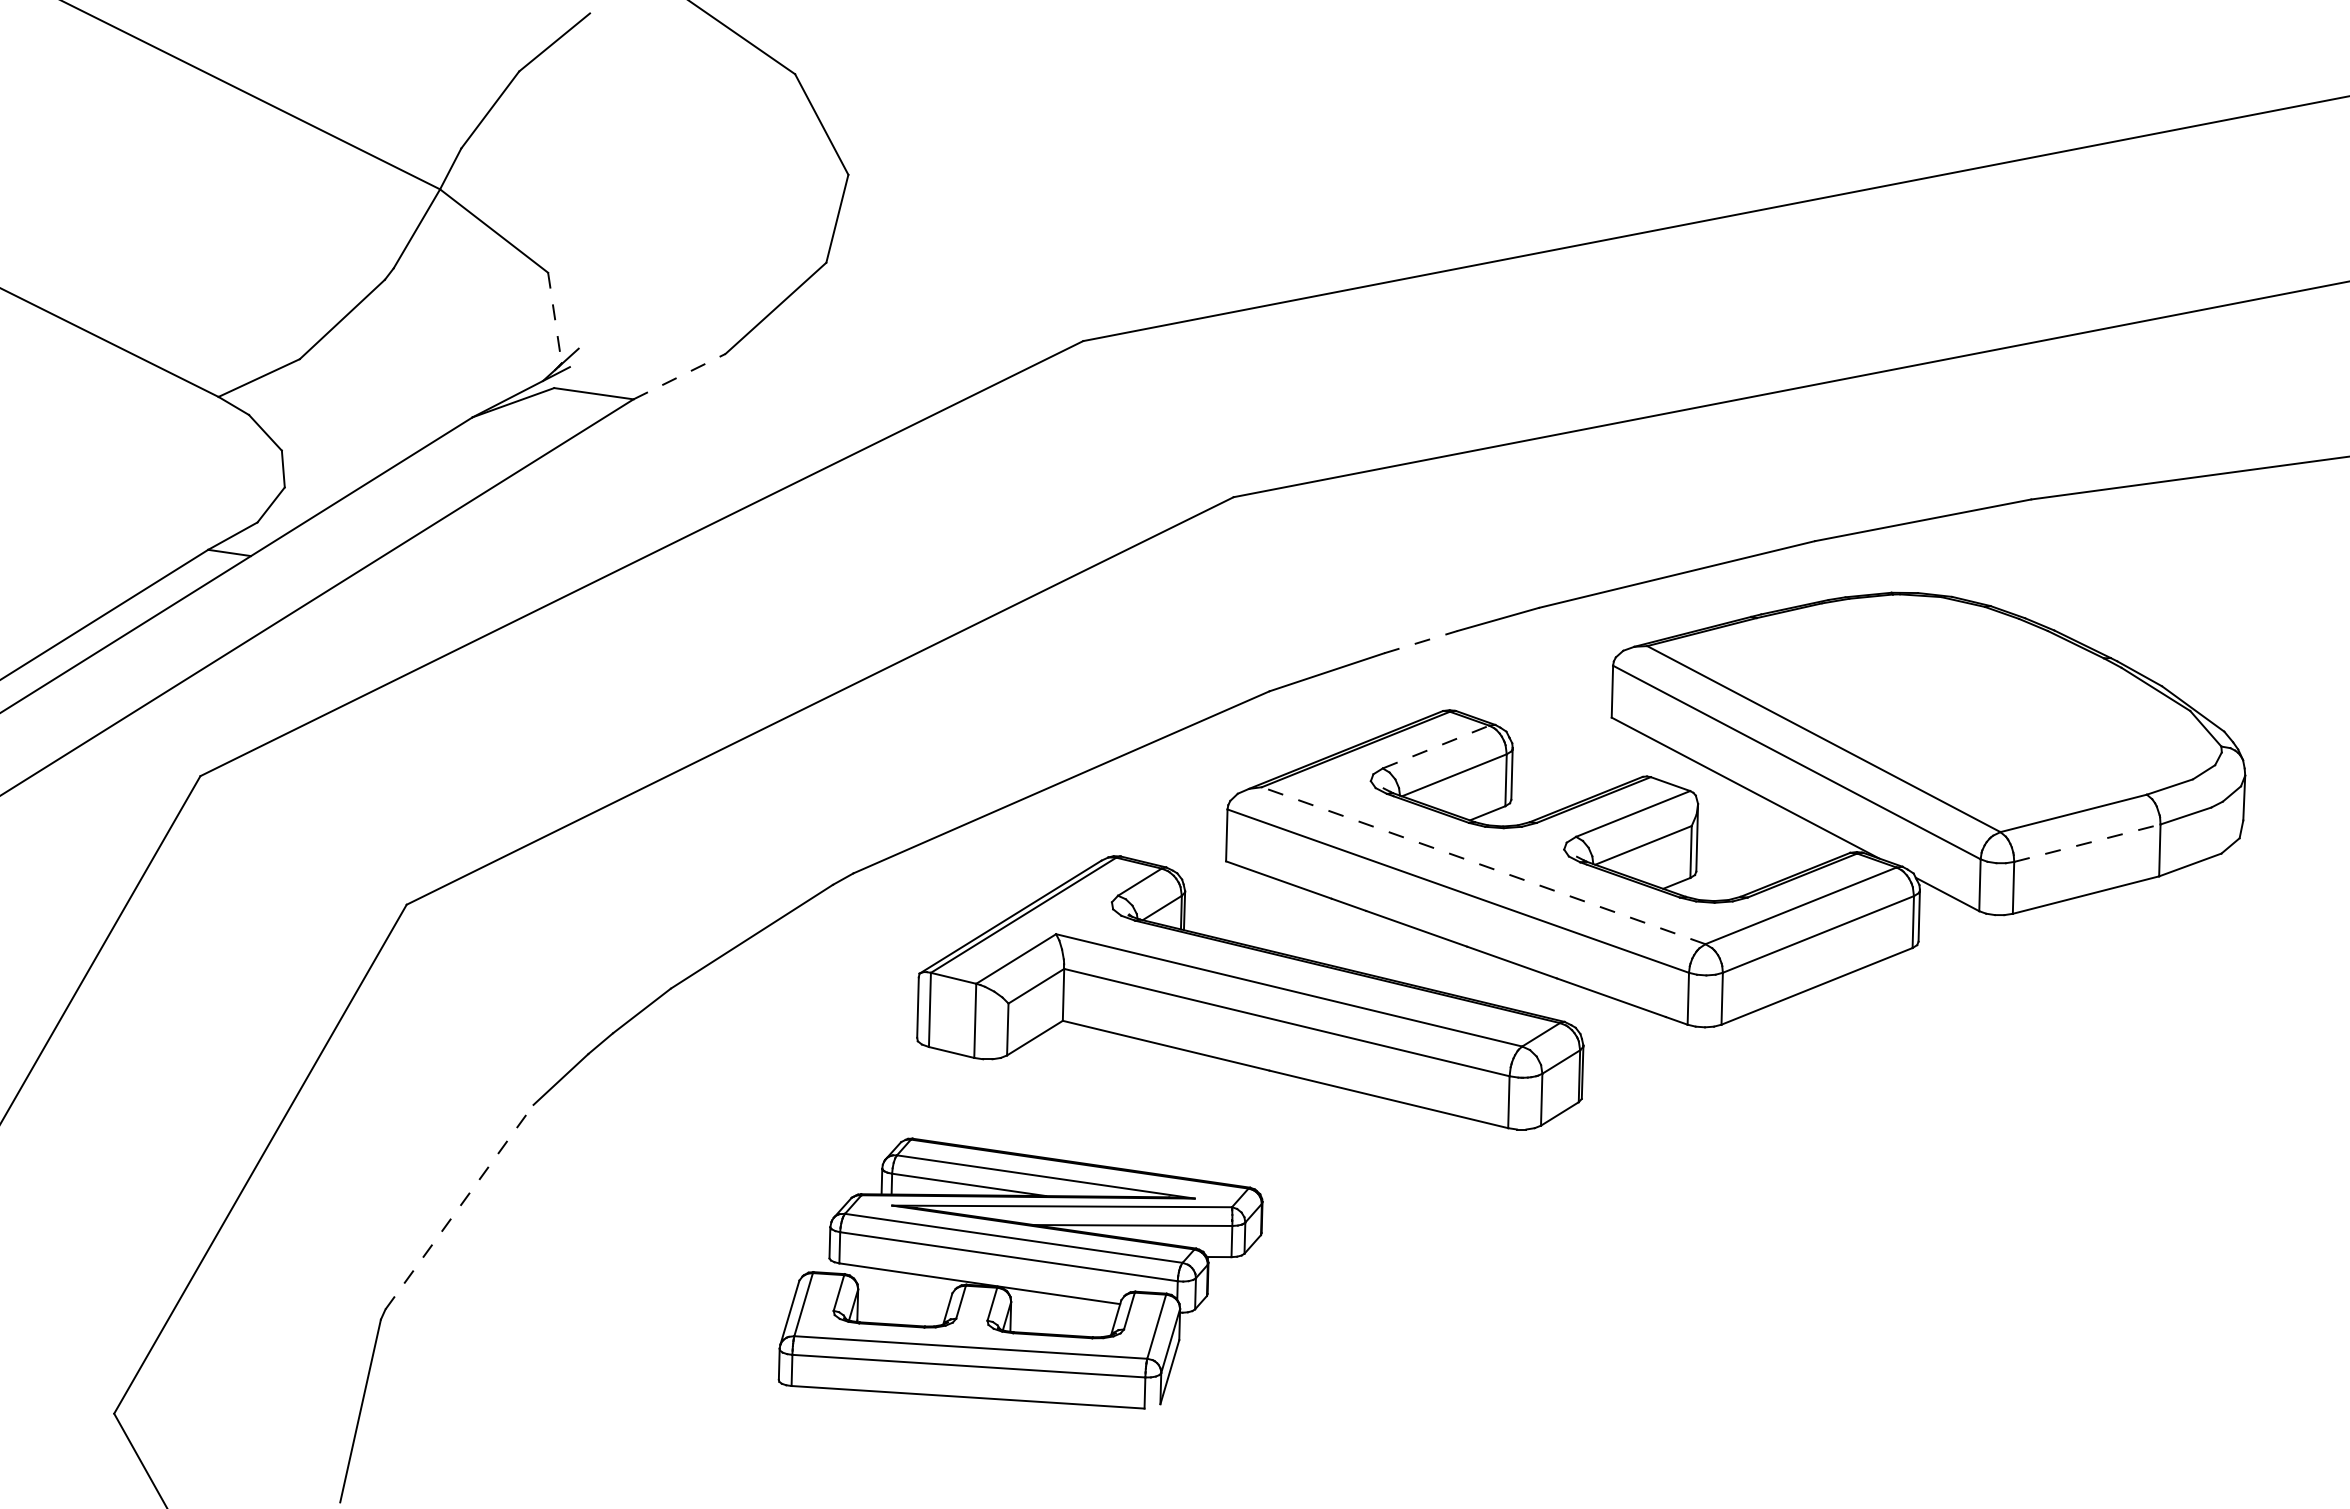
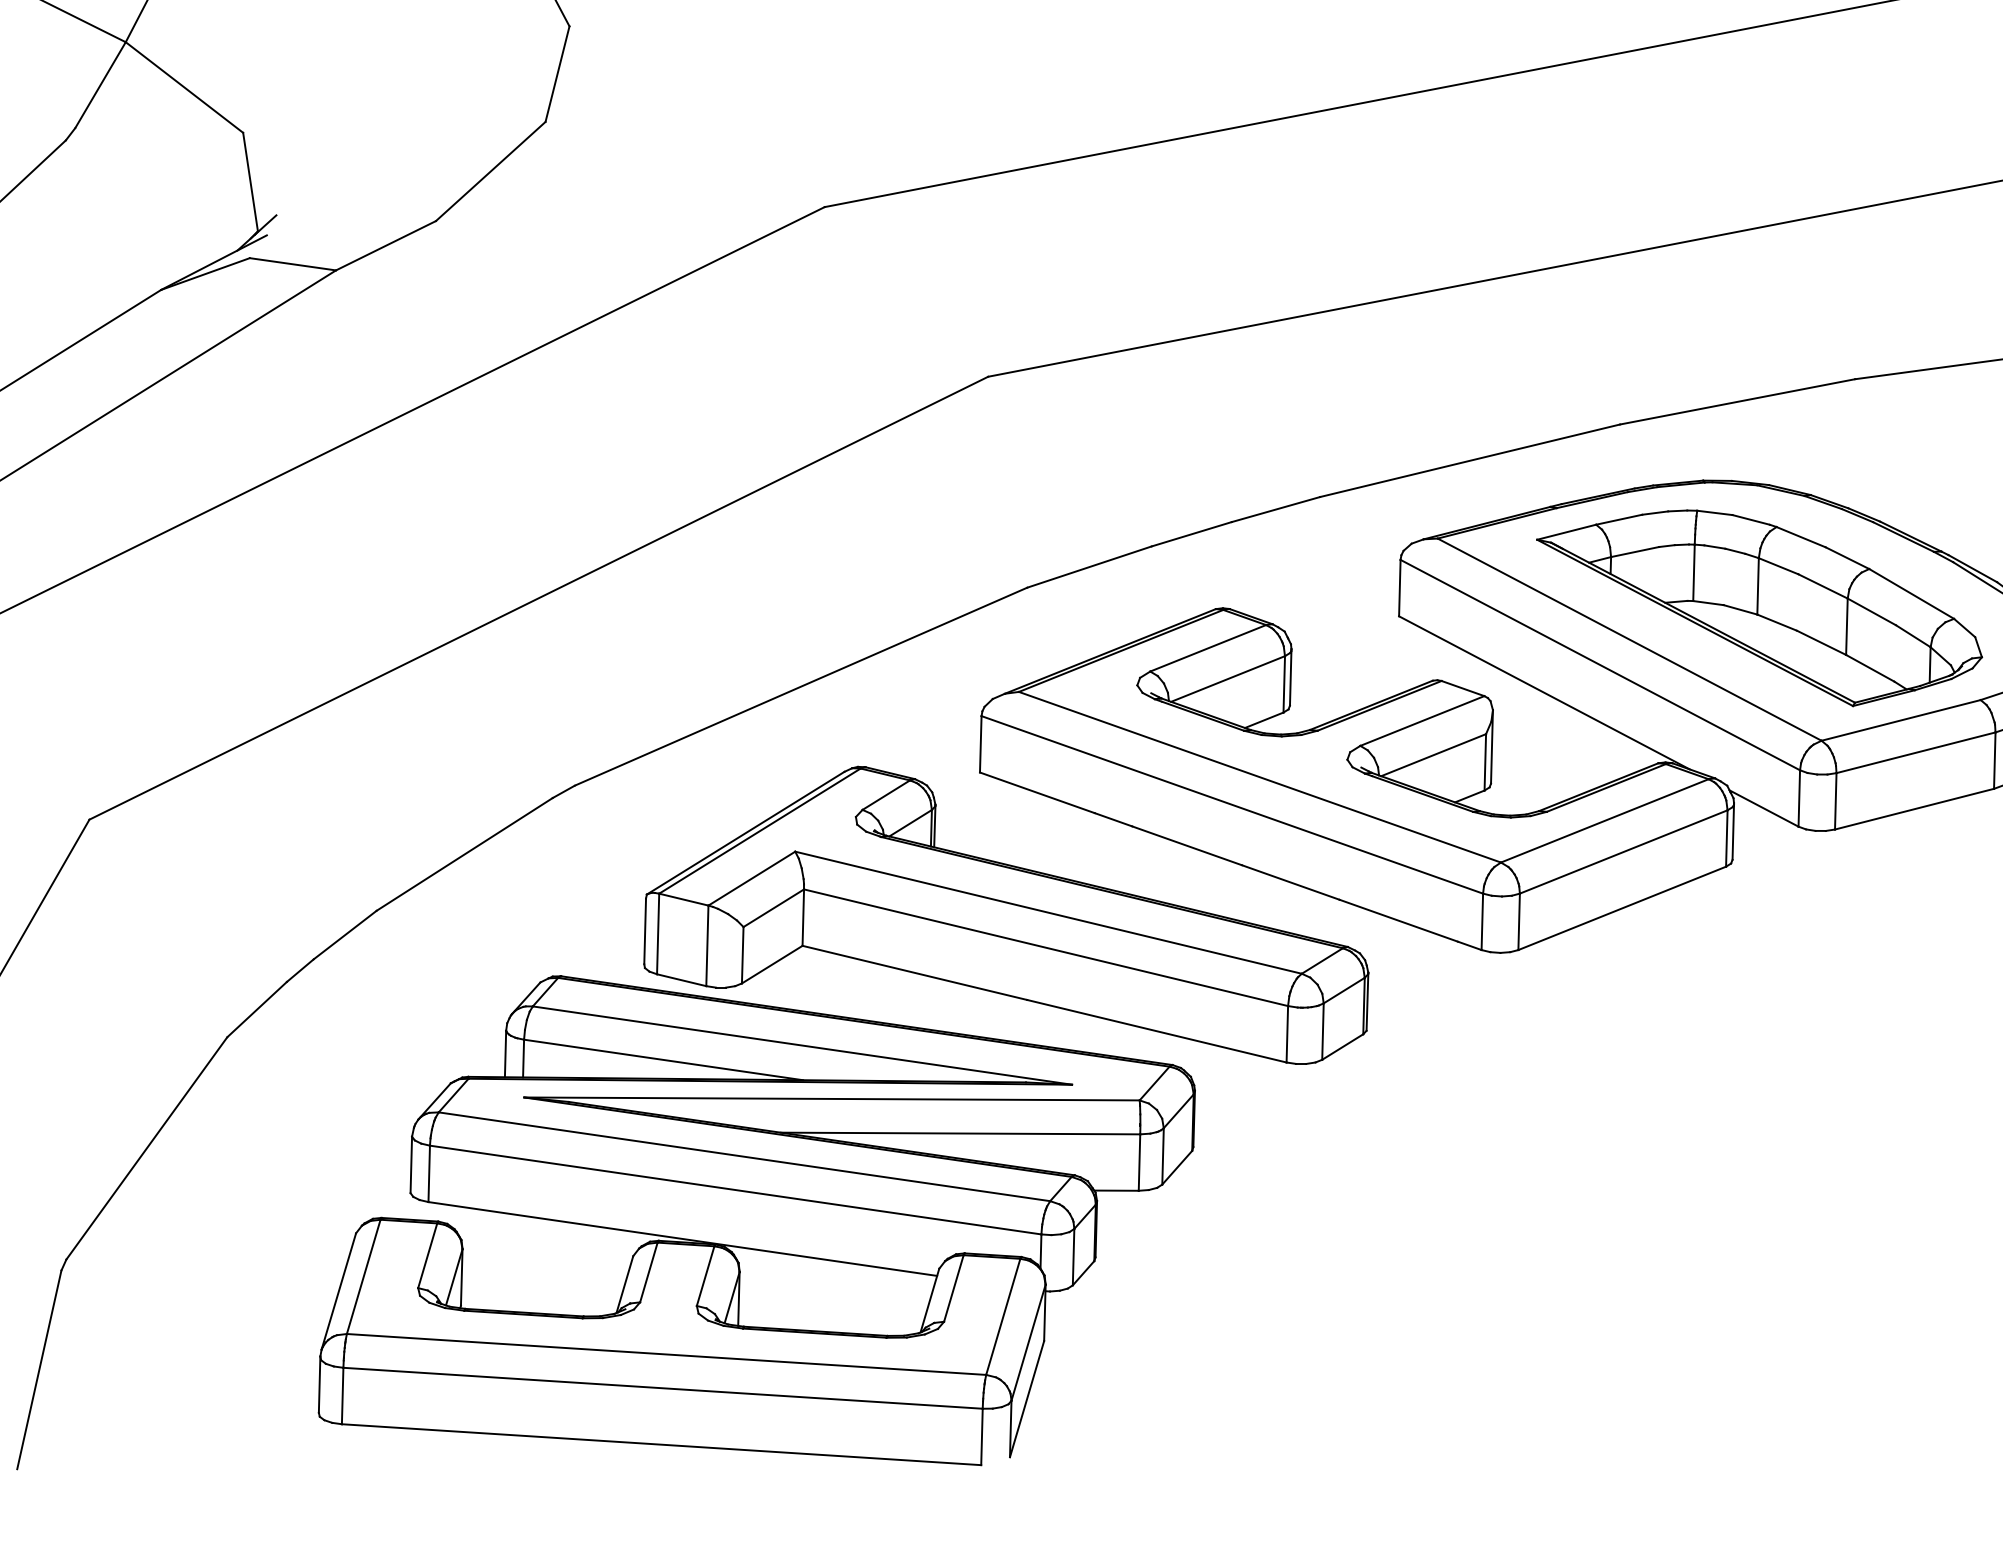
line: (554, 318) -> (250, 182), dashed -> solid
line: (679, 376) -> (385, 245), dashed -> solid
line: (1421, 641) -> (1192, 533), dashed -> solid
part: (1943, 710) -> (1759, 608), added
line: (1436, 746) -> (1208, 647), dashed -> solid
line: (2087, 843) -> (1916, 753), dashed -> solid
line: (1483, 865) -> (1259, 777), dashed -> solid
line: (459, 1206) -> (146, 1147), dashed -> solid
part: (1020, 1273) -> (756, 1220), size x1.67

